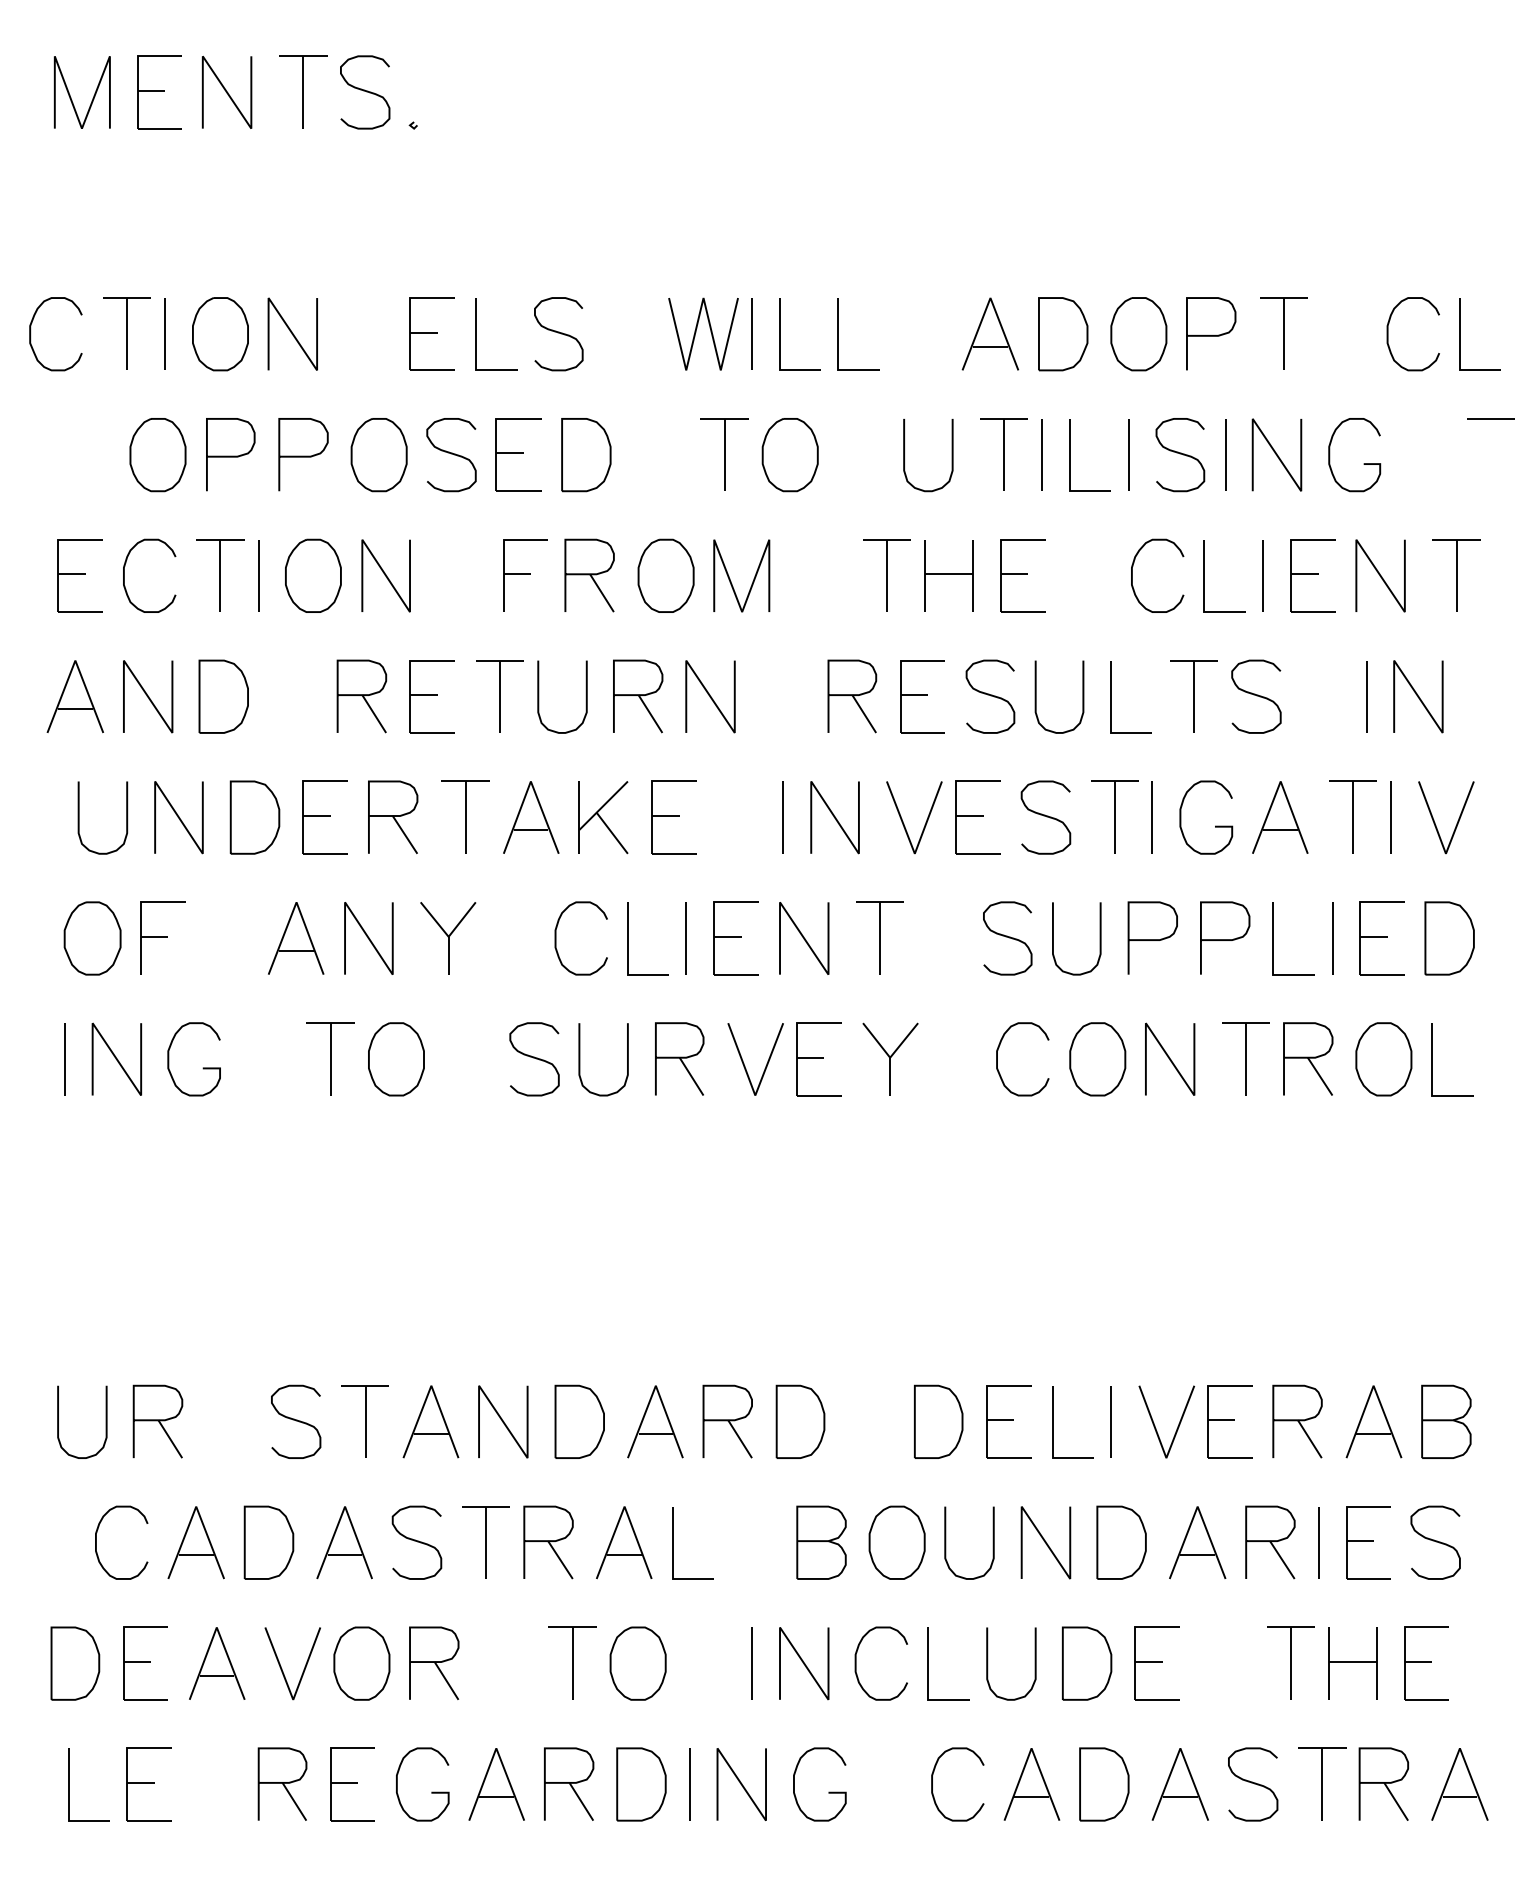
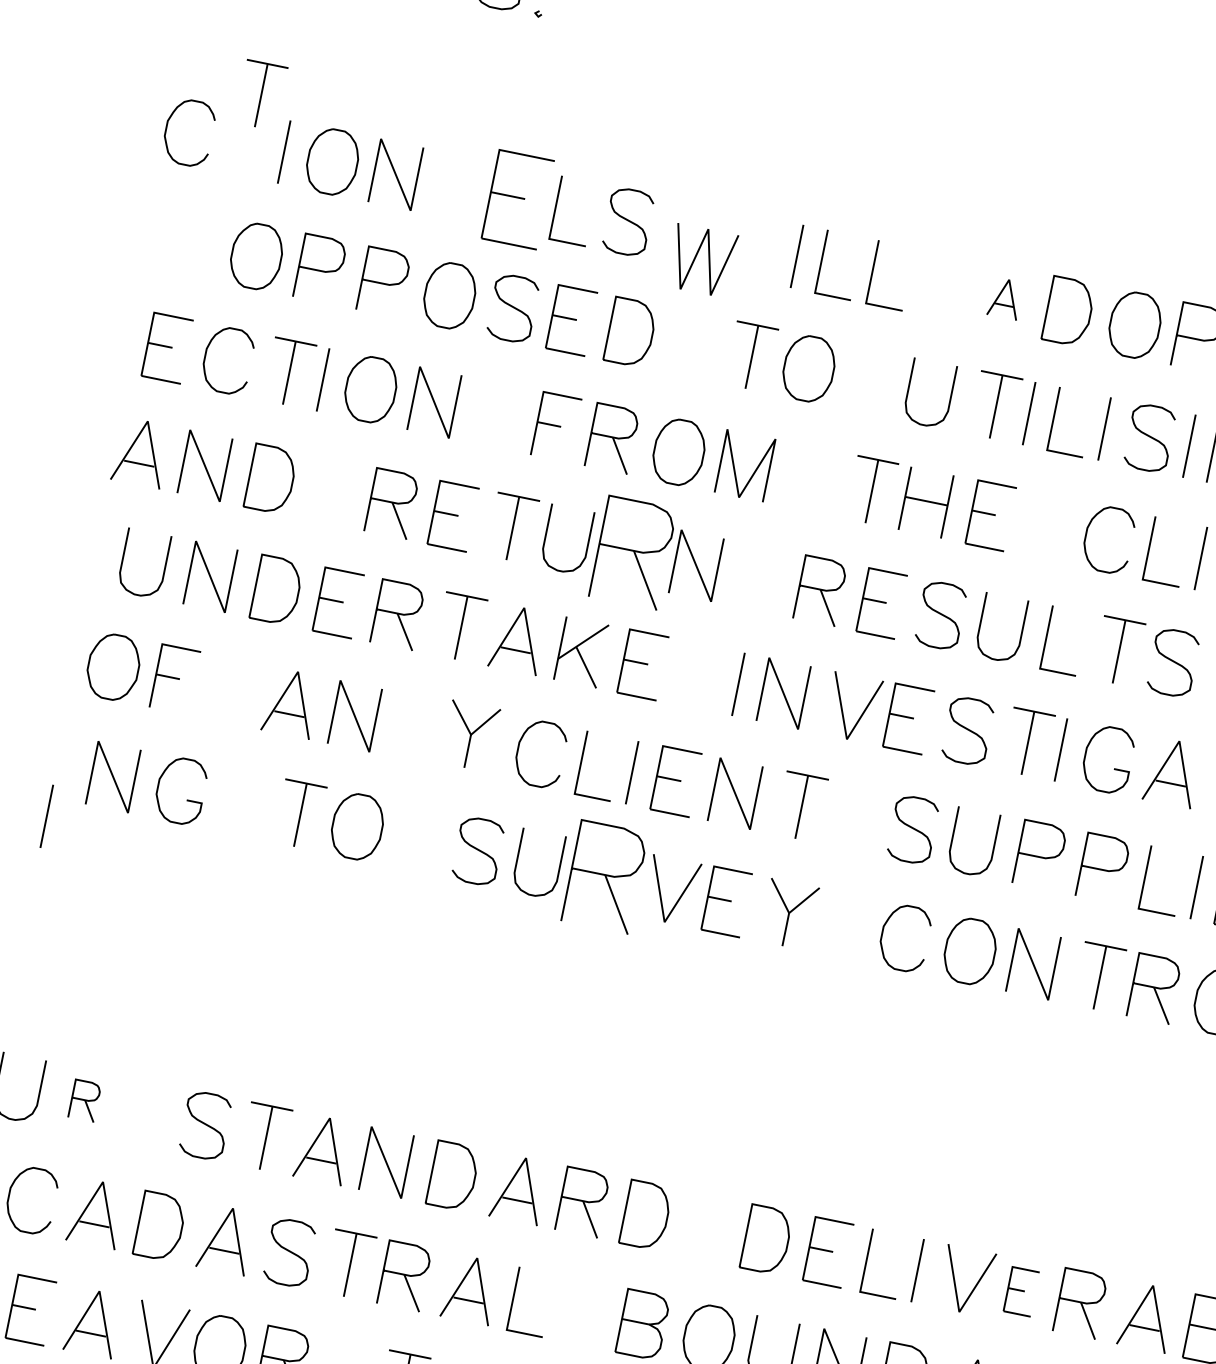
line: (696, 332) -> (696, 258), moved
part: (126, 333) -> (260, 94), moved
part: (431, 333) -> (517, 198), size x1.4
part: (990, 333) -> (1005, 298), size x0.6
part: (638, 696) -> (633, 552), size x1.6
part: (448, 938) -> (470, 736), moved
part: (679, 1058) -> (604, 876), size x1.6
line: (64, 1059) -> (46, 816), moved
part: (157, 1421) -> (84, 1100), size x0.6
part: (1229, 1421) -> (1020, 1291), size x0.7

